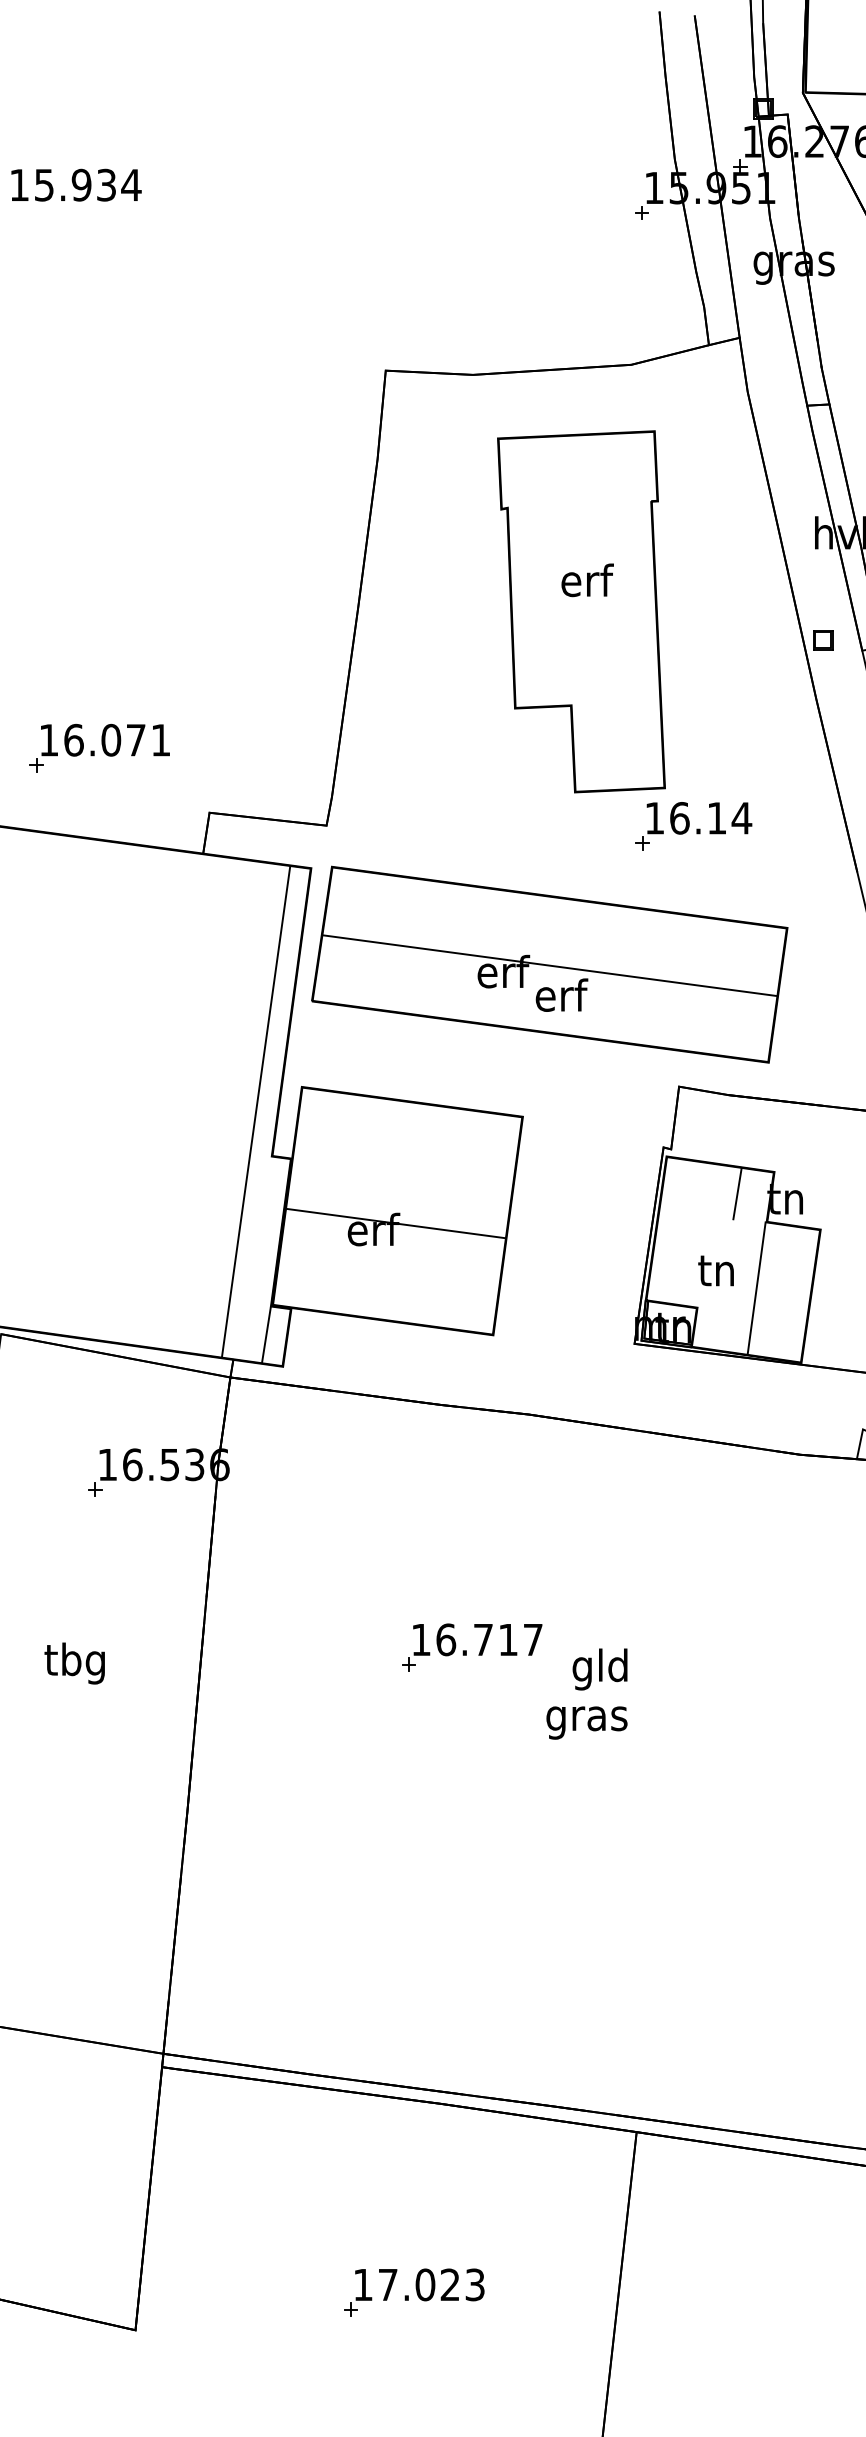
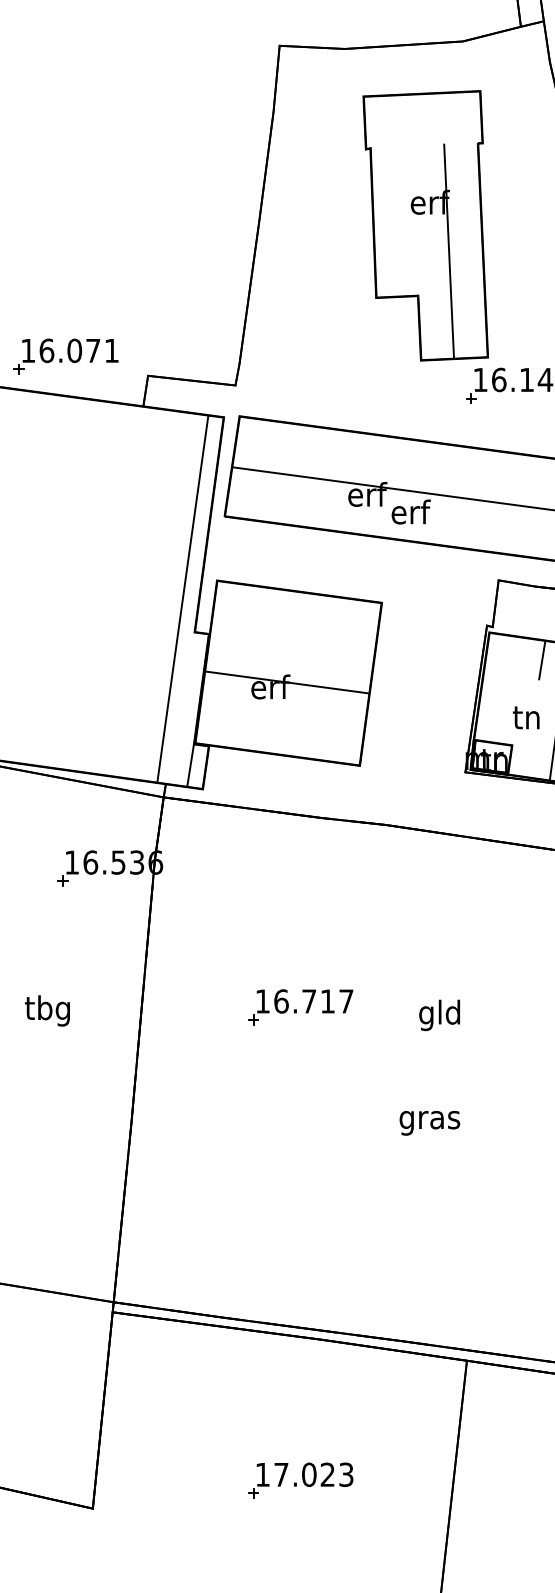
line: (612, 646) -> (448, 251), added
part: (99, 747) -> (65, 356), moved
part: (466, 1650) -> (296, 1009), moved
text: (586, 1722) -> (429, 1122), moved

